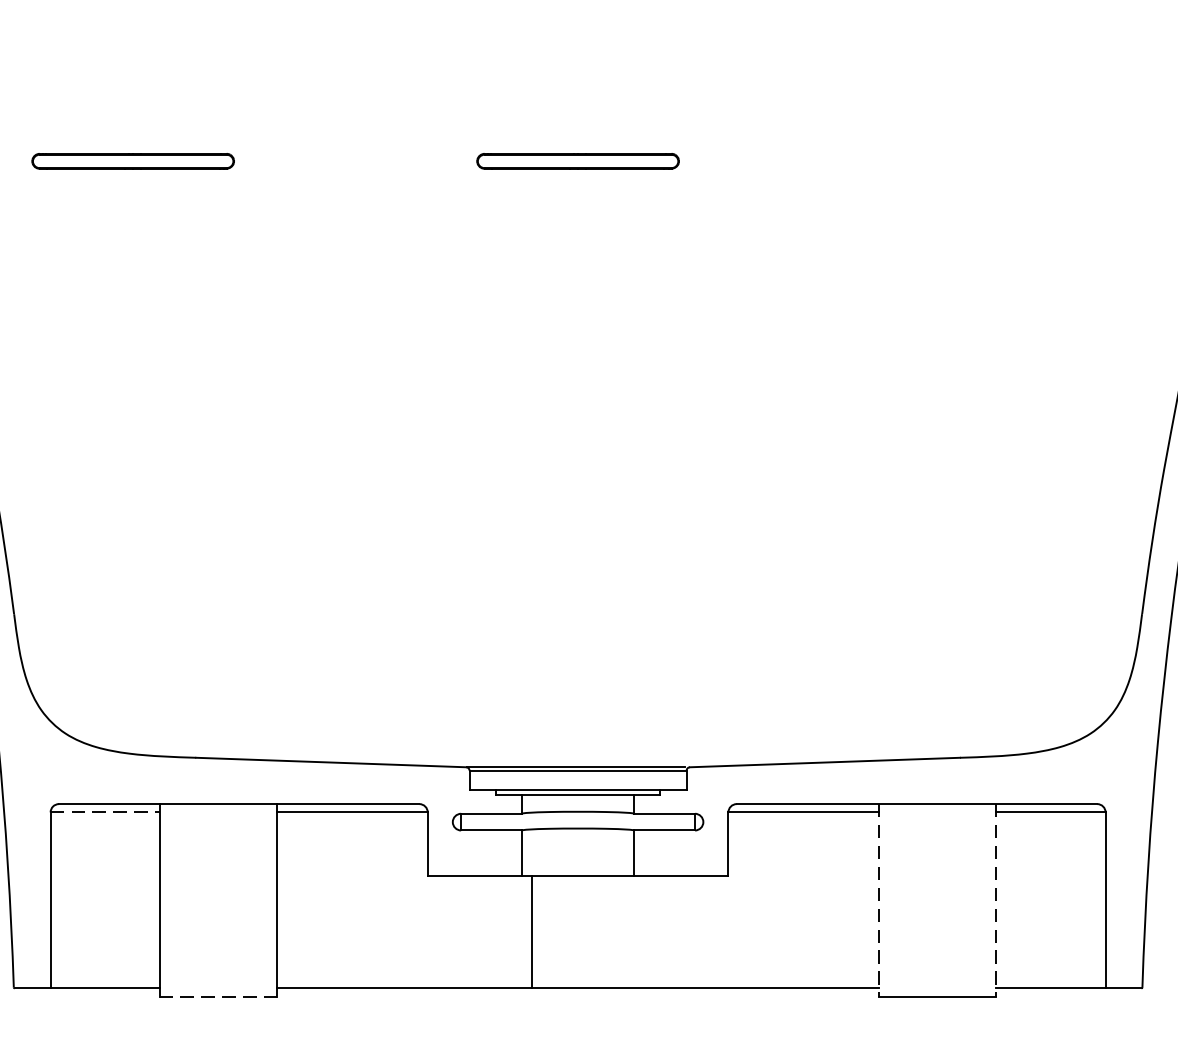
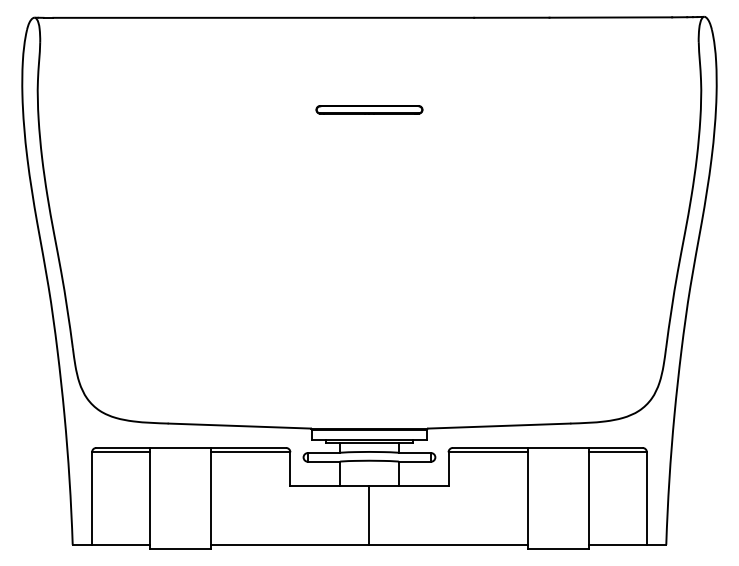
part: (133, 160) -> (135, 109), removed
line: (104, 812) -> (120, 452), dashed -> solid
line: (878, 900) -> (527, 498), dashed -> solid
line: (996, 900) -> (589, 498), dashed -> solid
line: (532, 930) -> (369, 514), moved
line: (218, 997) -> (180, 549), dashed -> solid

